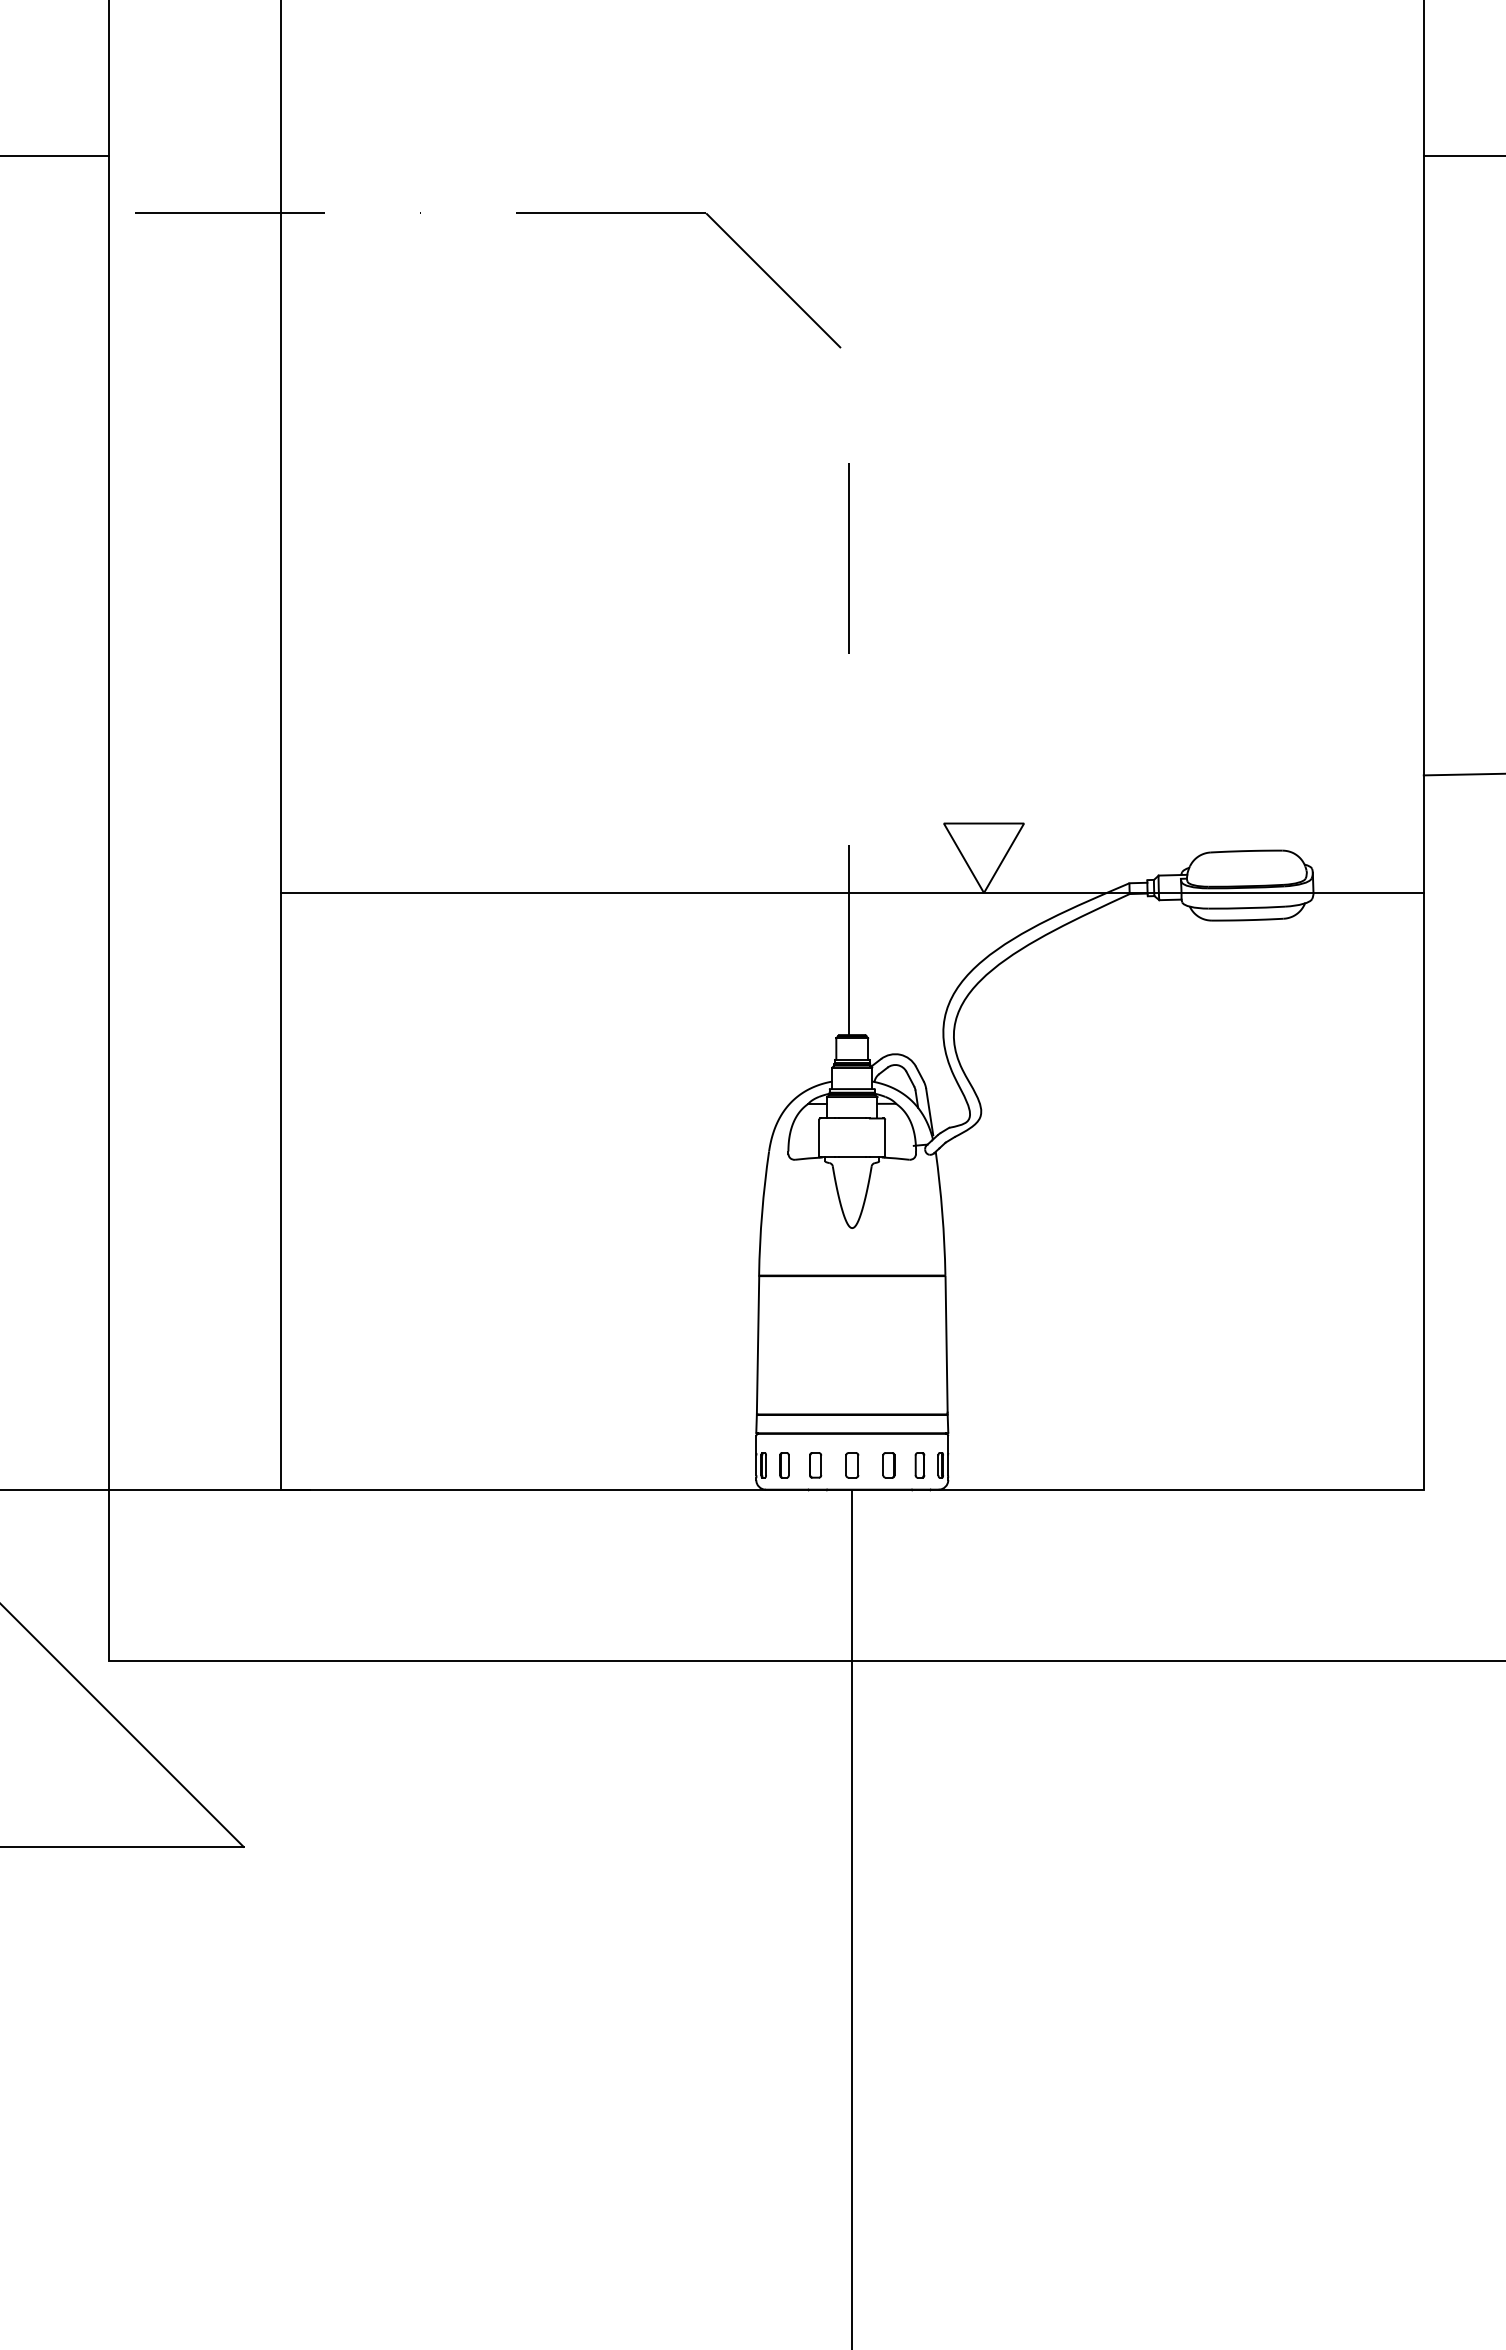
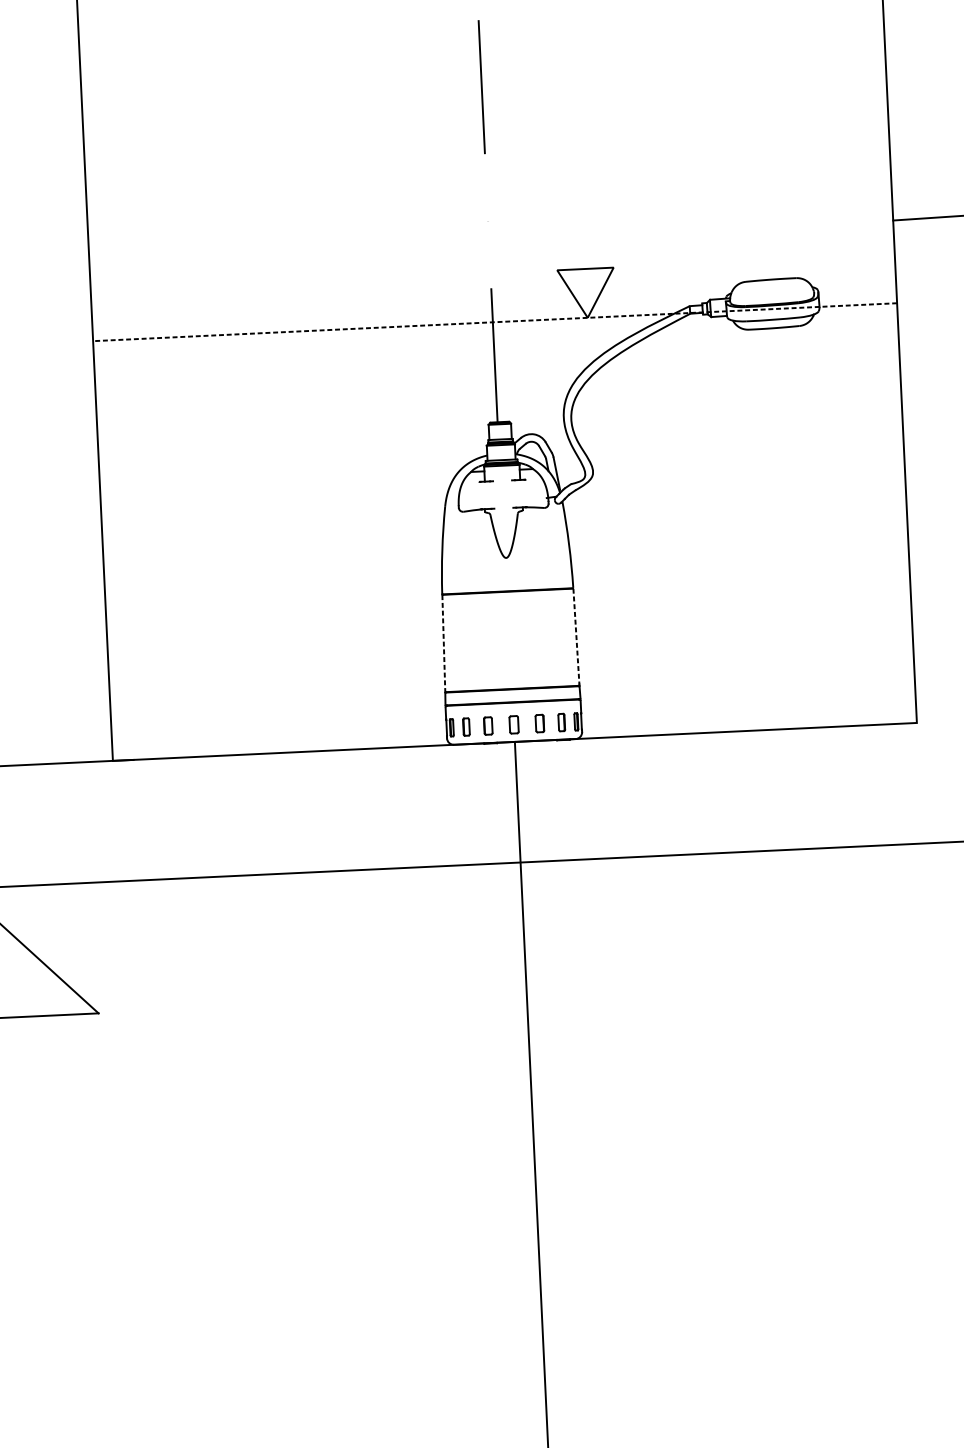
line: (851, 892) -> (494, 321), solid -> dashed
line: (851, 1118) -> (502, 480), removed
line: (819, 1137) -> (480, 495), removed
line: (885, 1137) -> (526, 493), removed
line: (851, 1157) -> (503, 508), removed
line: (946, 1344) -> (576, 636), solid -> dashed
line: (758, 1345) -> (444, 643), solid -> dashed

